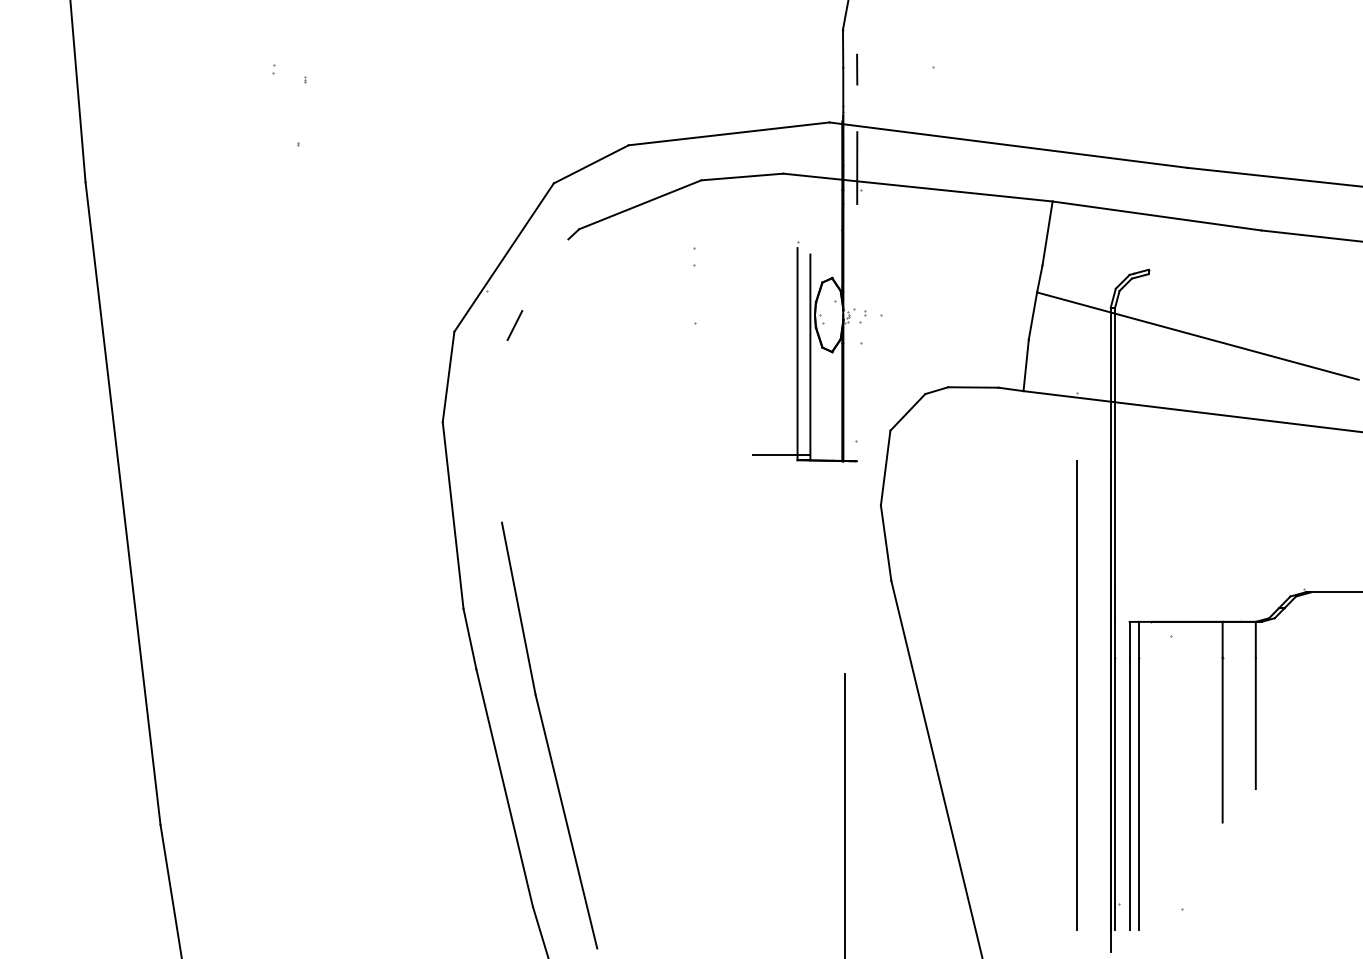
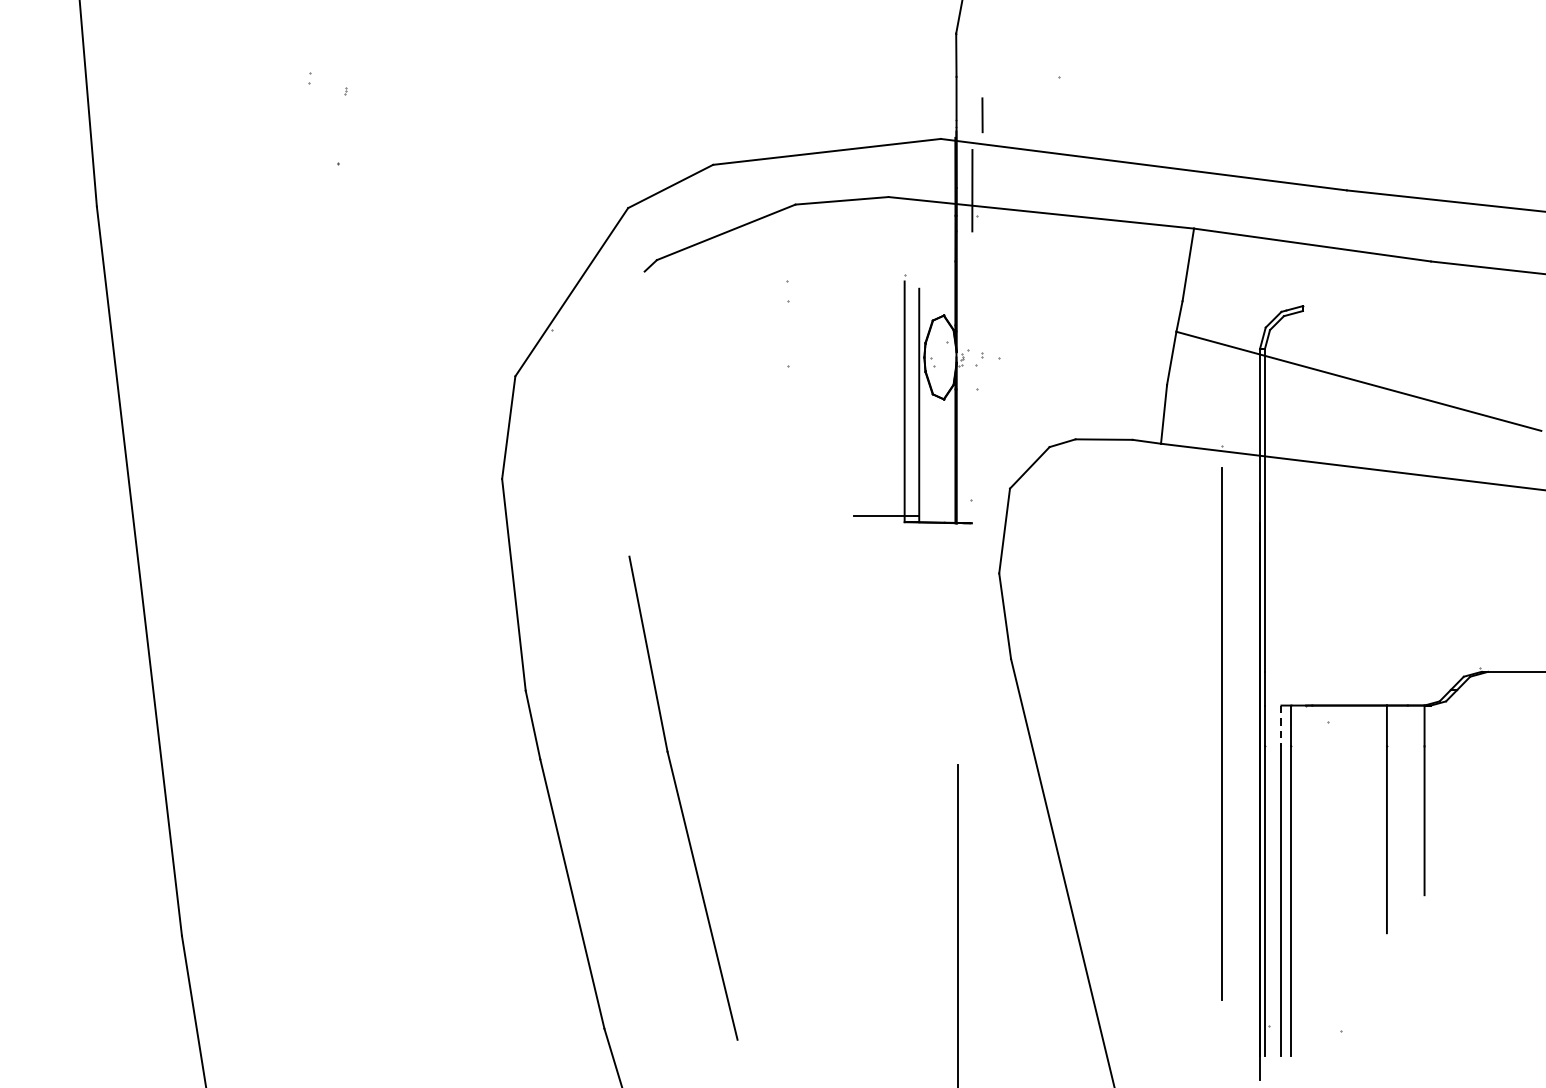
line: (857, 69) -> (982, 115), moved
line: (514, 325) -> (583, 369), removed
line: (1129, 639) -> (1281, 725), solid -> dashed
line: (1076, 695) -> (1221, 733), moved
part: (549, 735) -> (683, 798), moved

